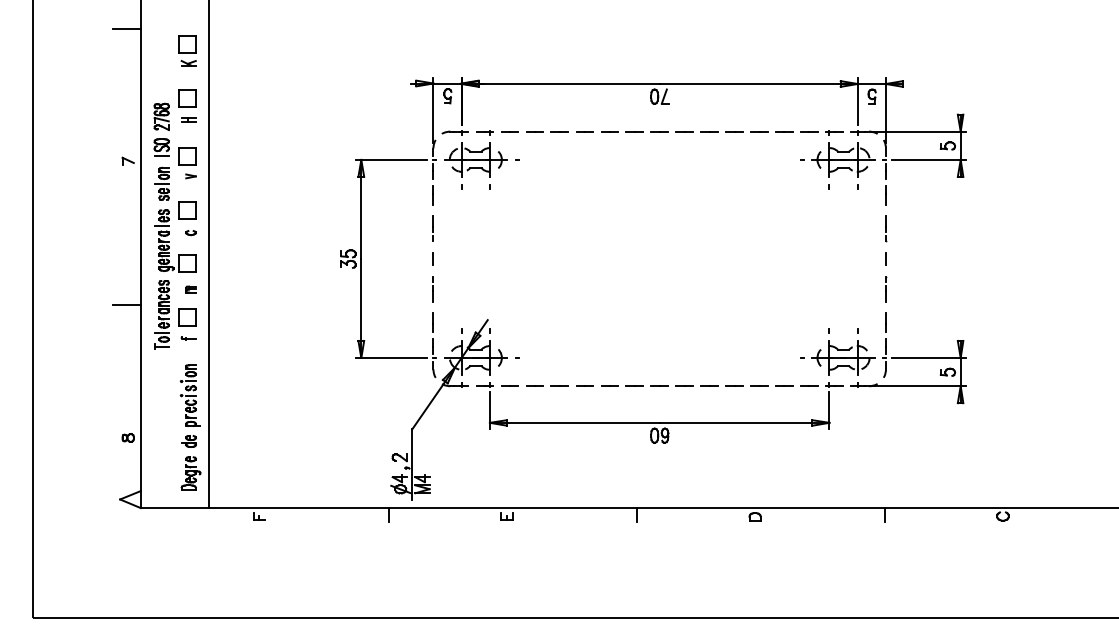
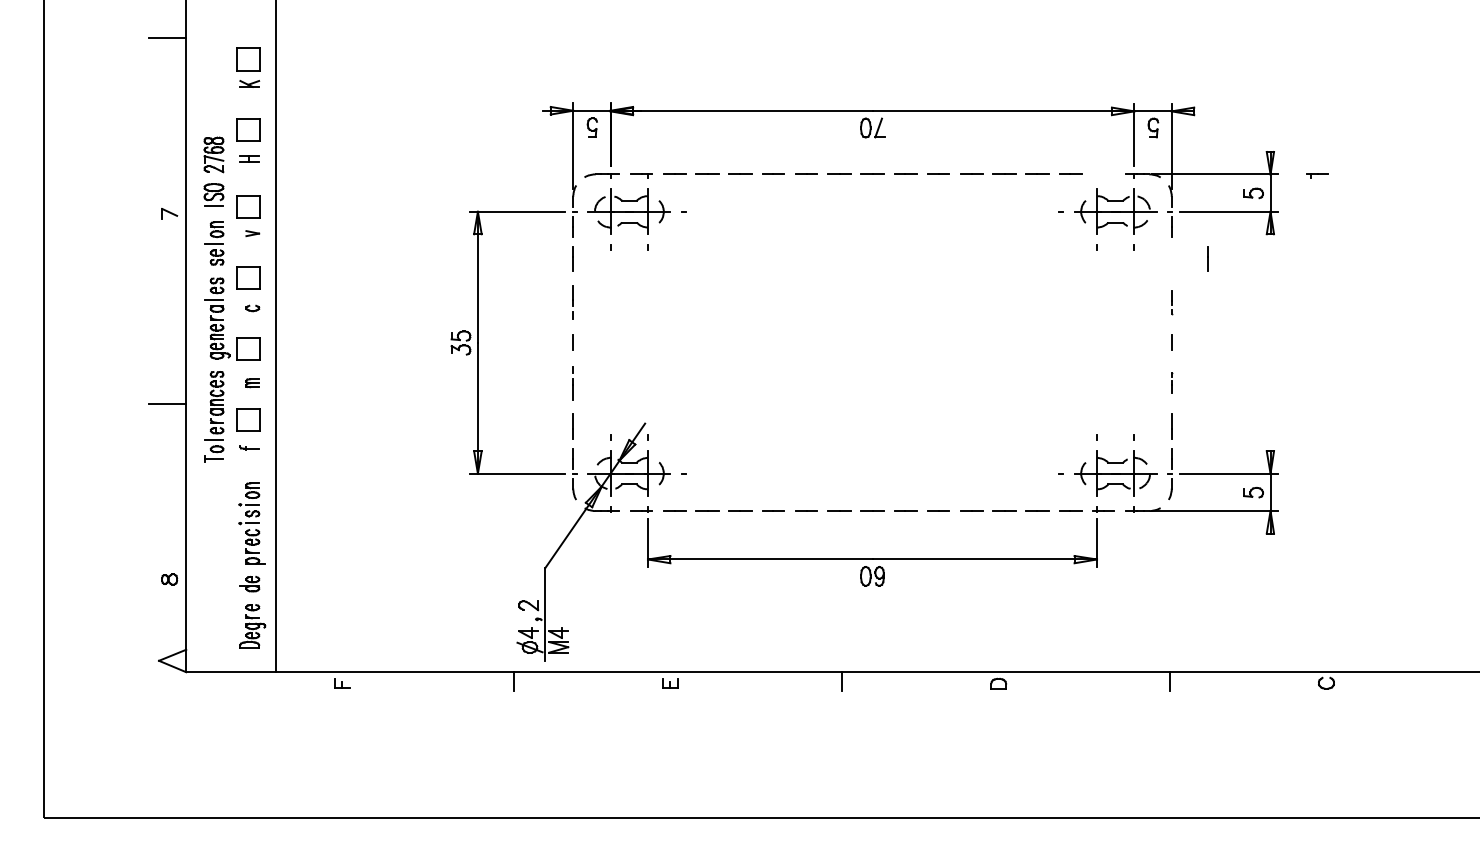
part: (834, 132) -> (1317, 175), moved
line: (885, 195) -> (1207, 258), moved
part: (886, 228) -> (1172, 302), size x0.7
part: (886, 289) -> (1172, 383), size x0.6

